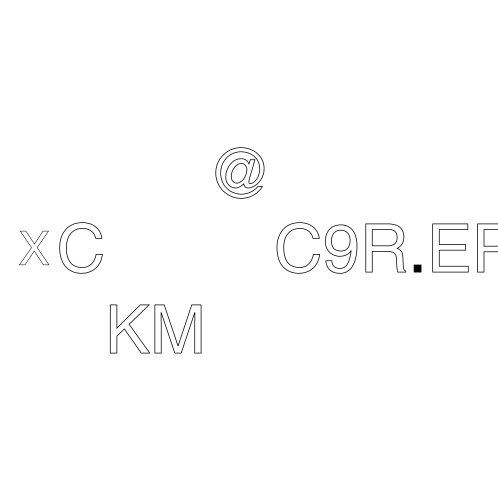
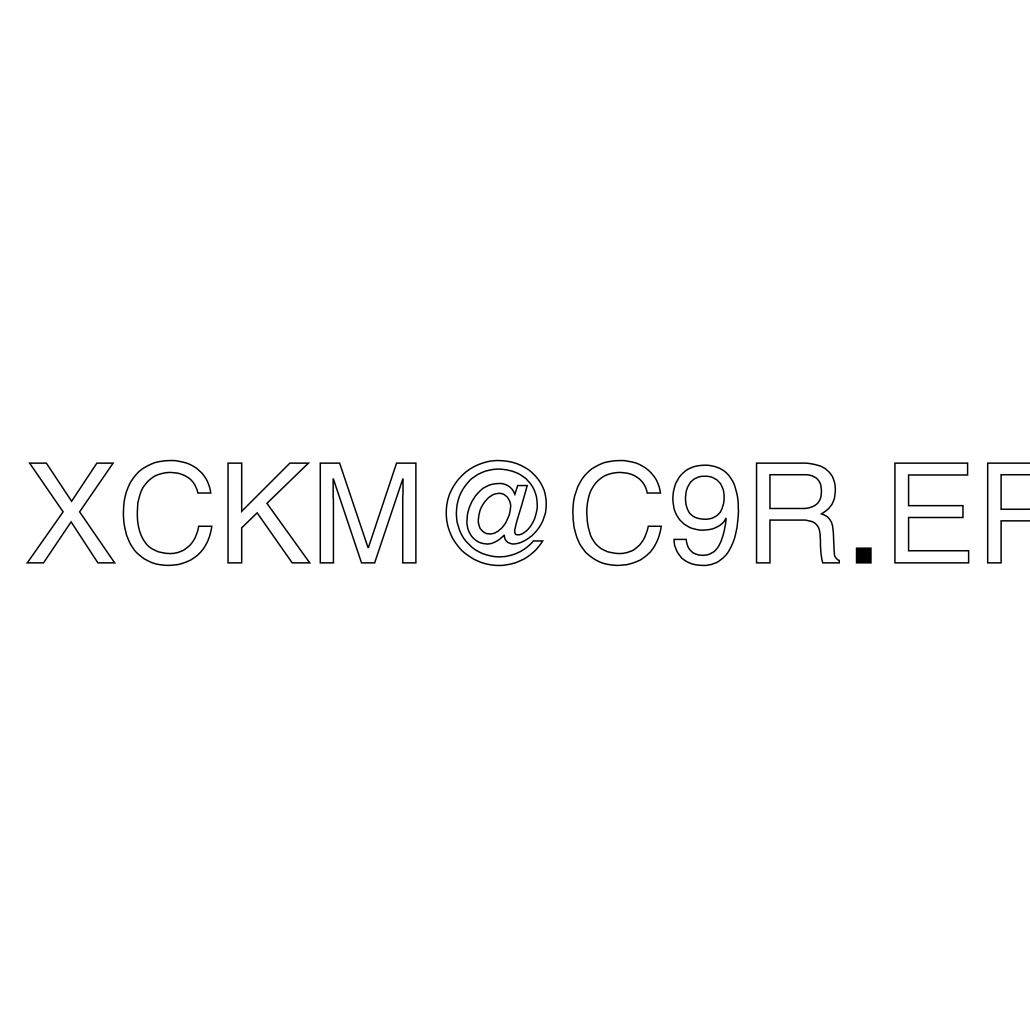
part: (239, 172) -> (495, 511), moved
part: (33, 247) -> (69, 511), size x1.43
part: (155, 328) -> (321, 511), moved

